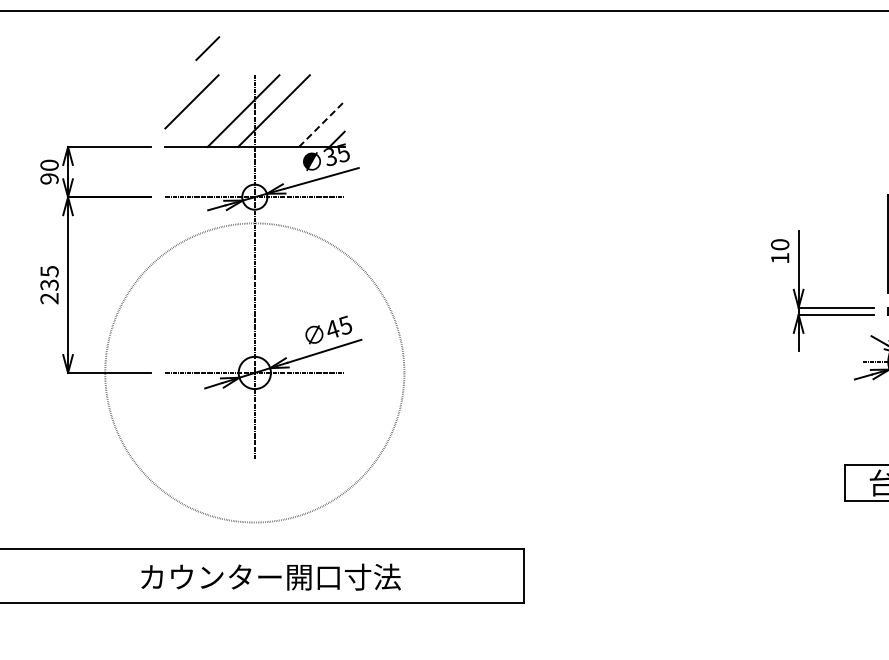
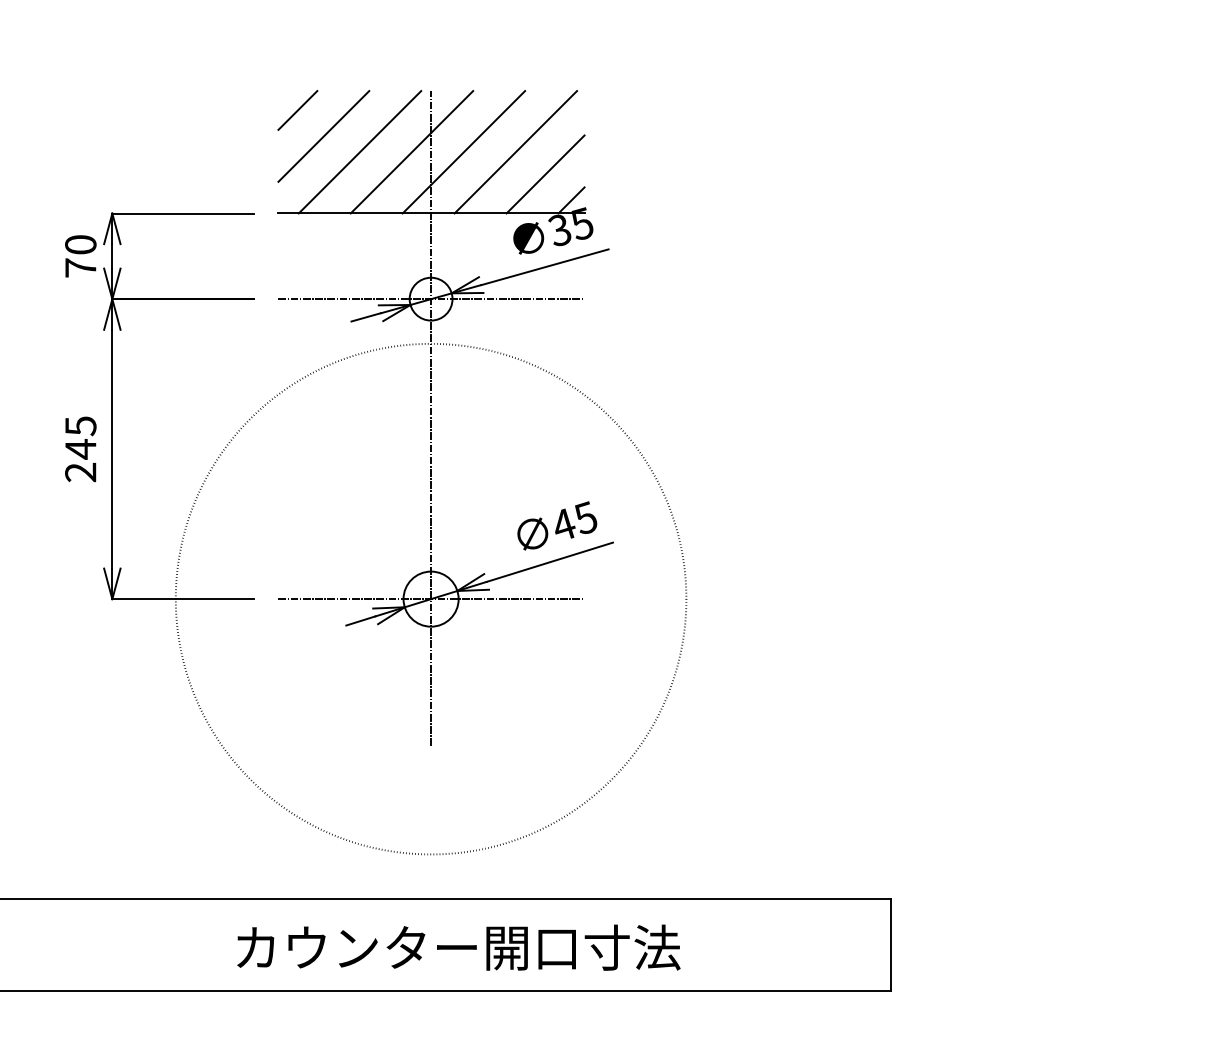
line: (207, 48) -> (297, 110), moved
line: (213, 110) -> (360, 151), added
line: (304, 110) -> (515, 151), added
line: (322, 123) -> (546, 173), dashed -> solid
text: (49, 178) -> (80, 267), 90 -> 70
text: (49, 285) -> (80, 449), 235 -> 245

